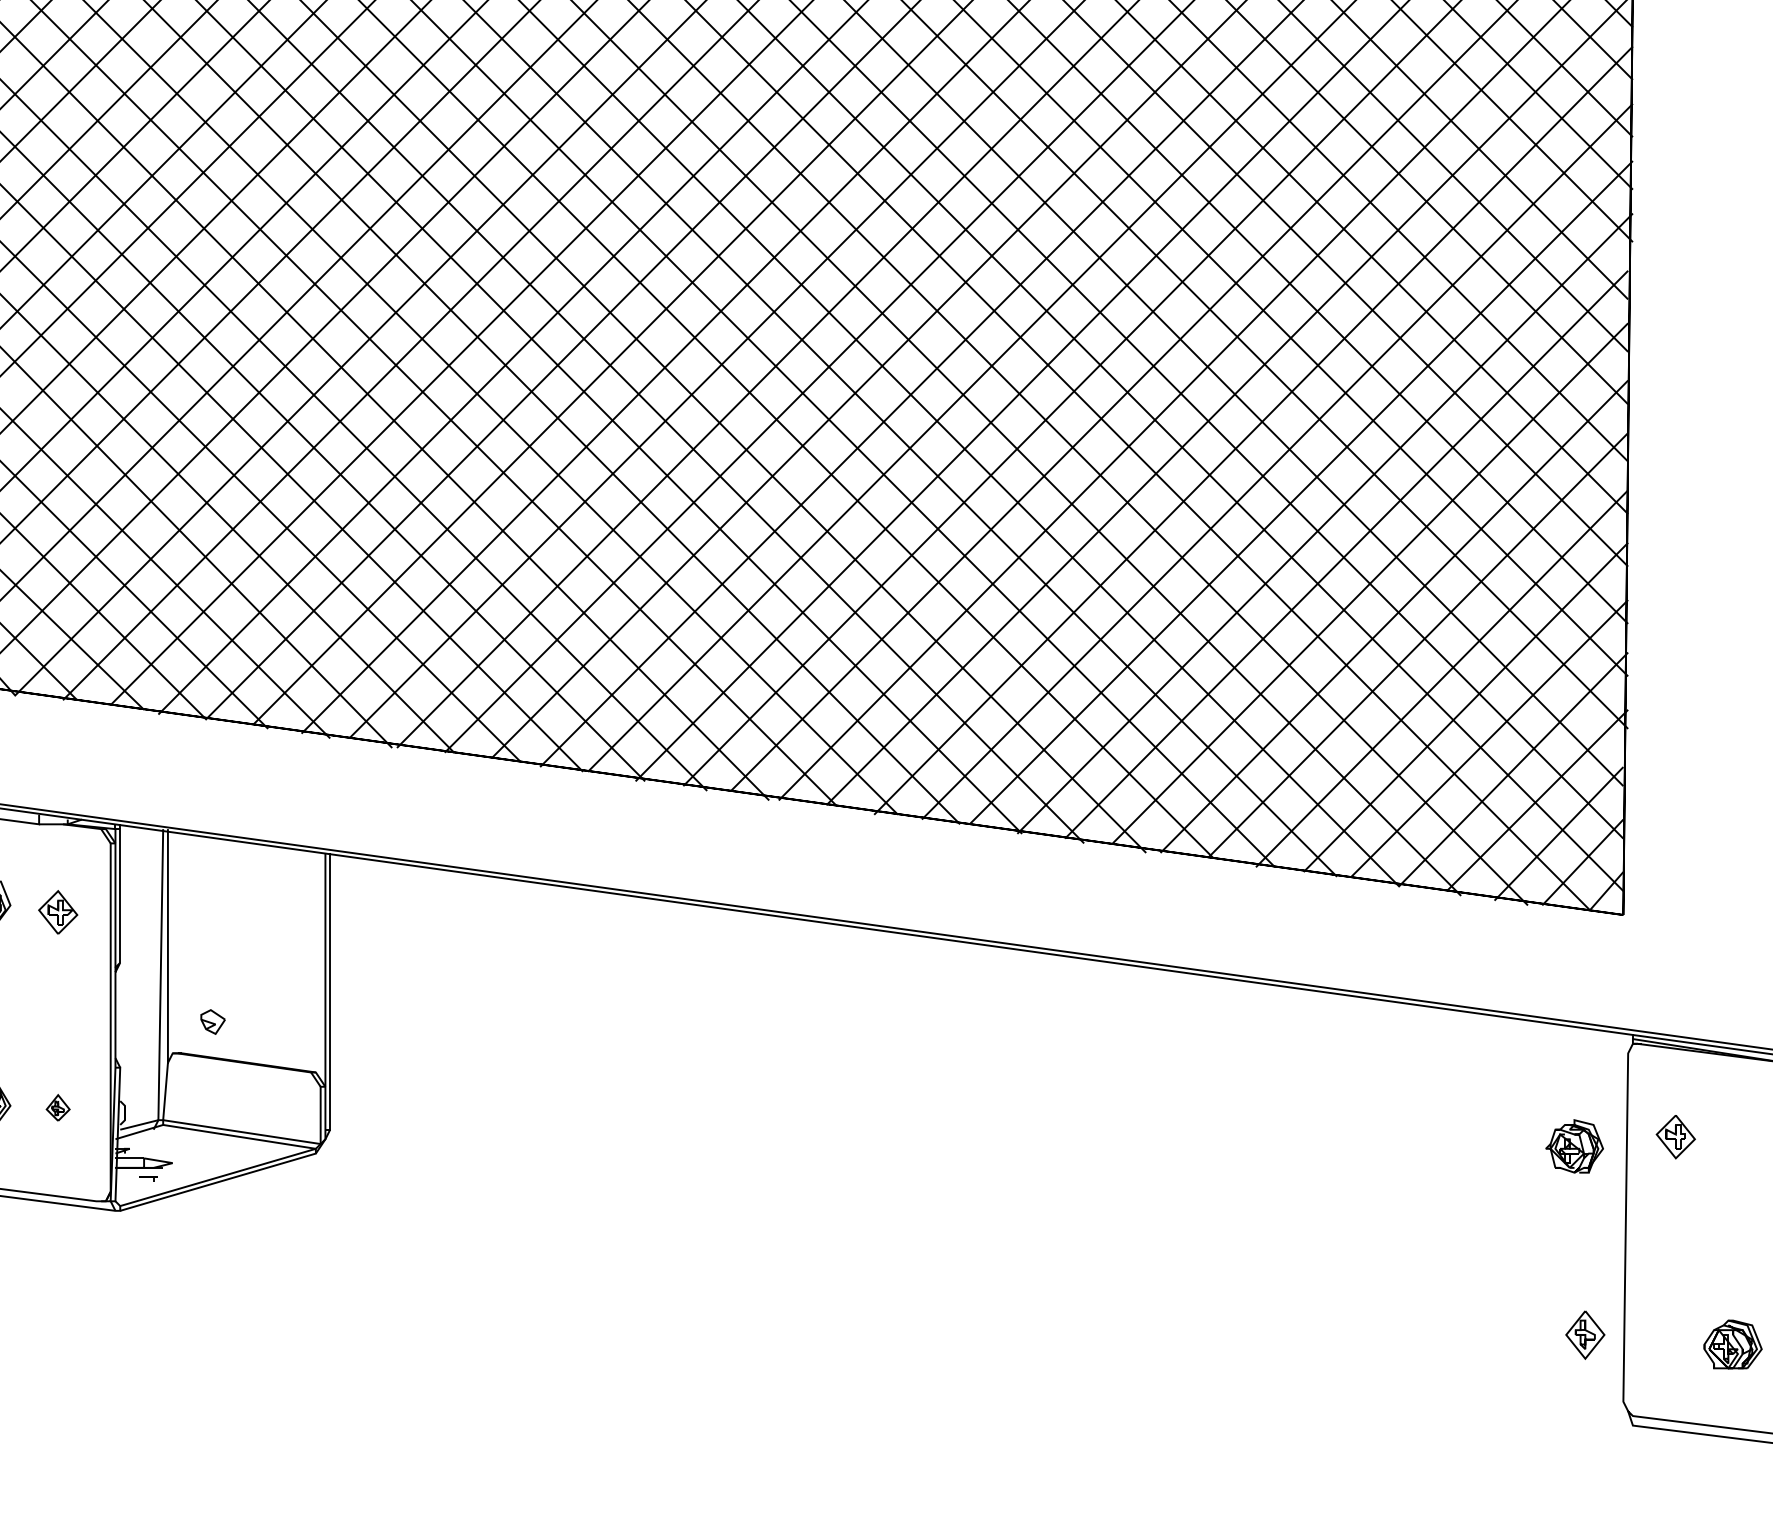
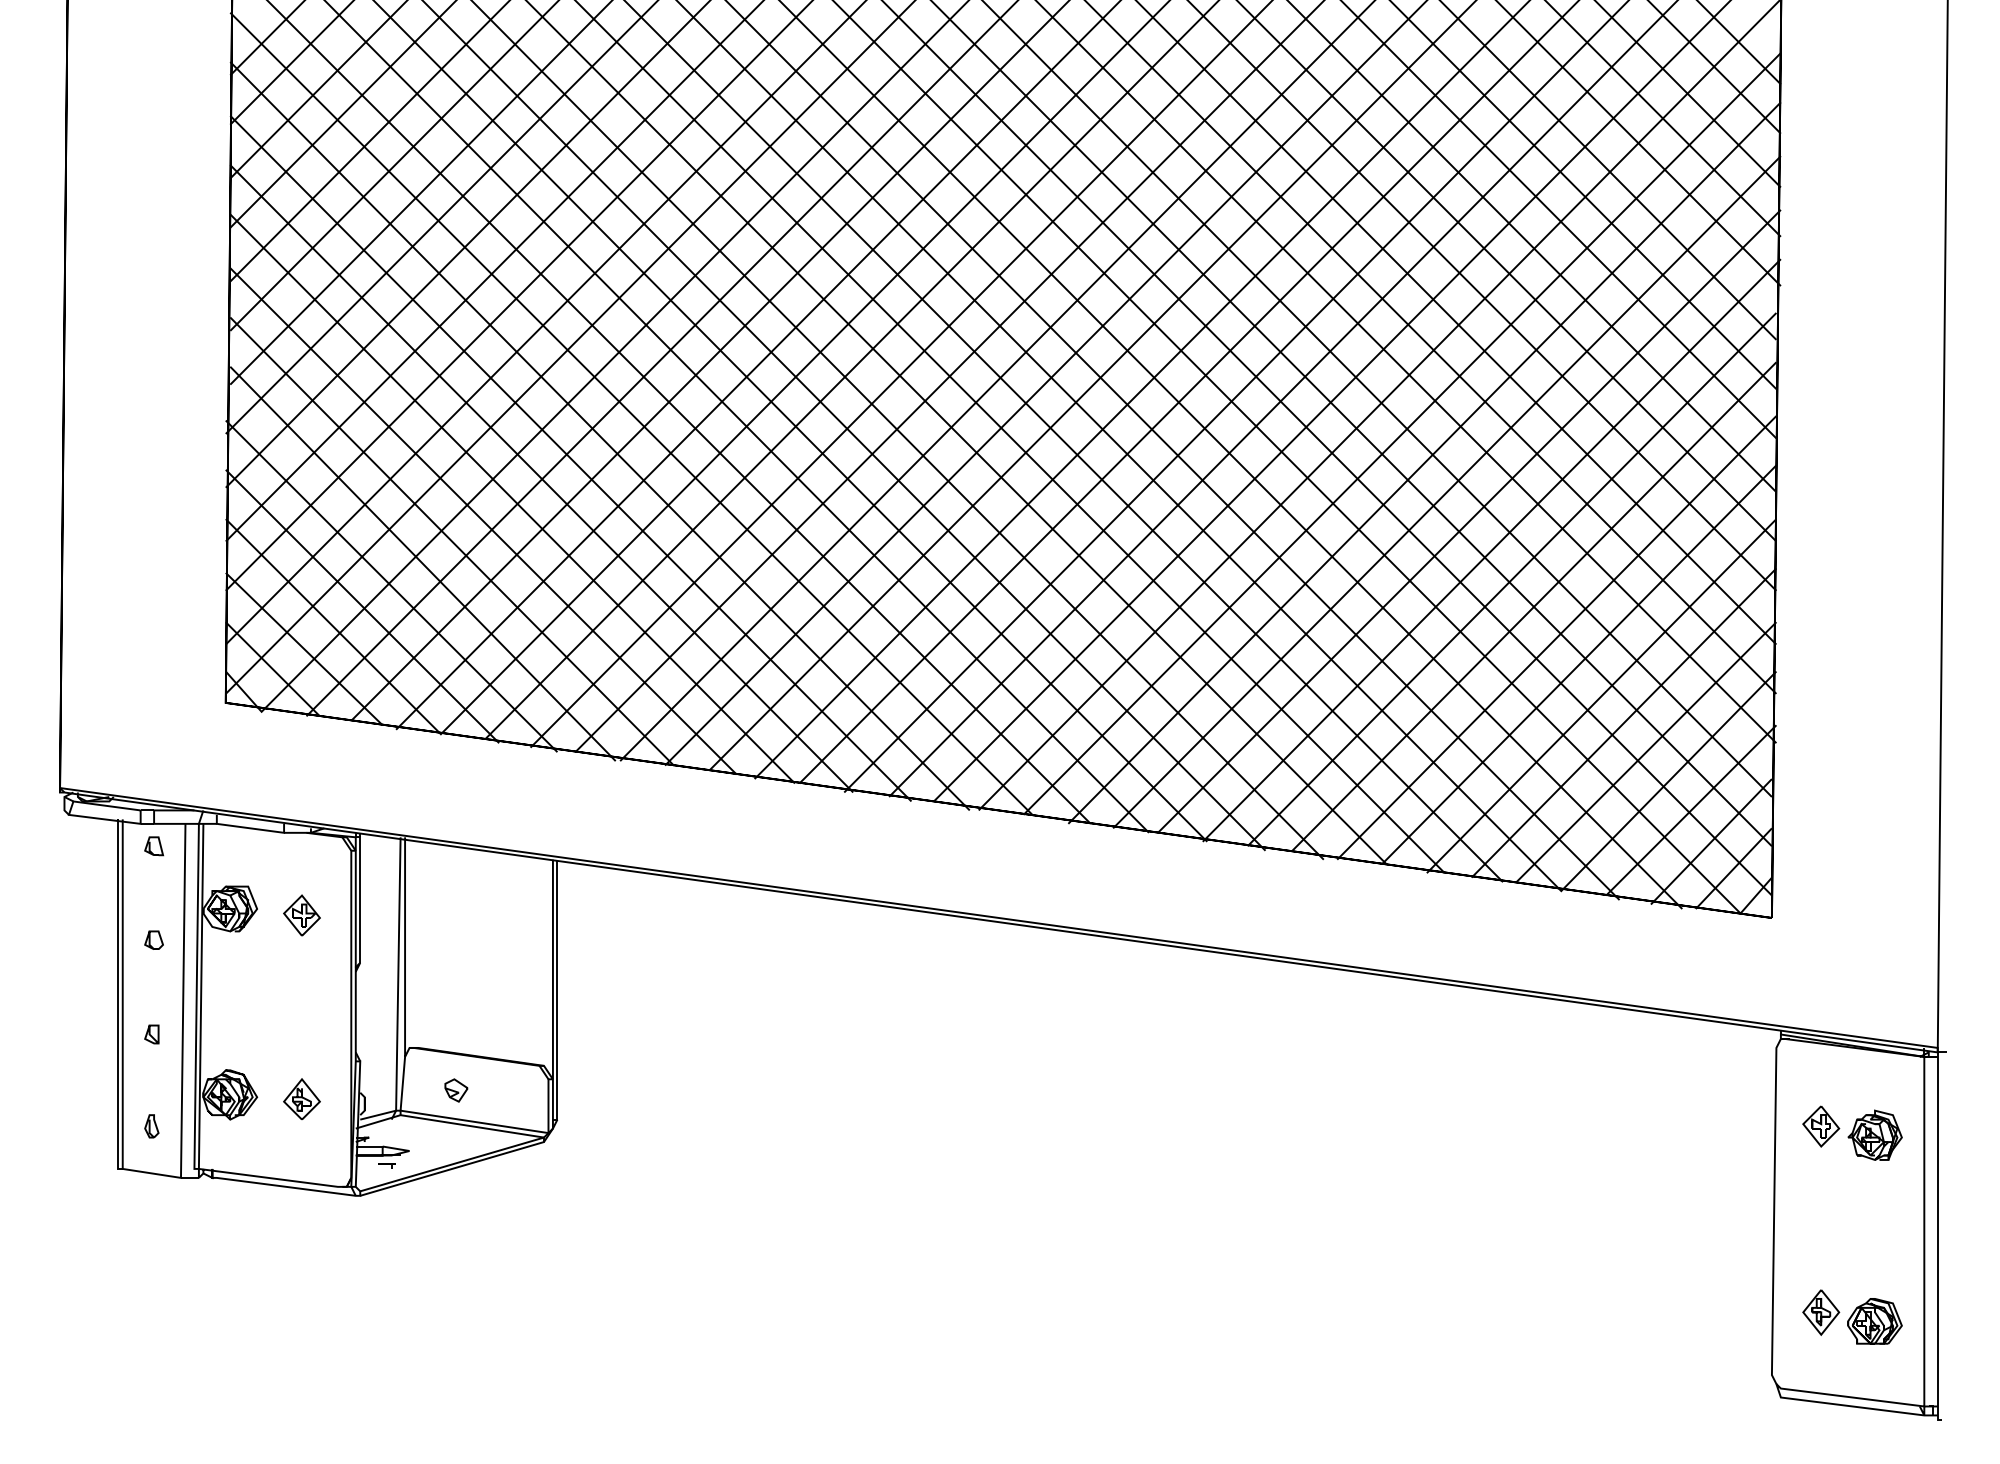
part: (213, 1022) -> (456, 1090), moved
part: (57, 1107) -> (301, 1098), size x1.67
part: (1573, 1145) -> (1874, 1134), moved
part: (1585, 1335) -> (1821, 1312), moved

